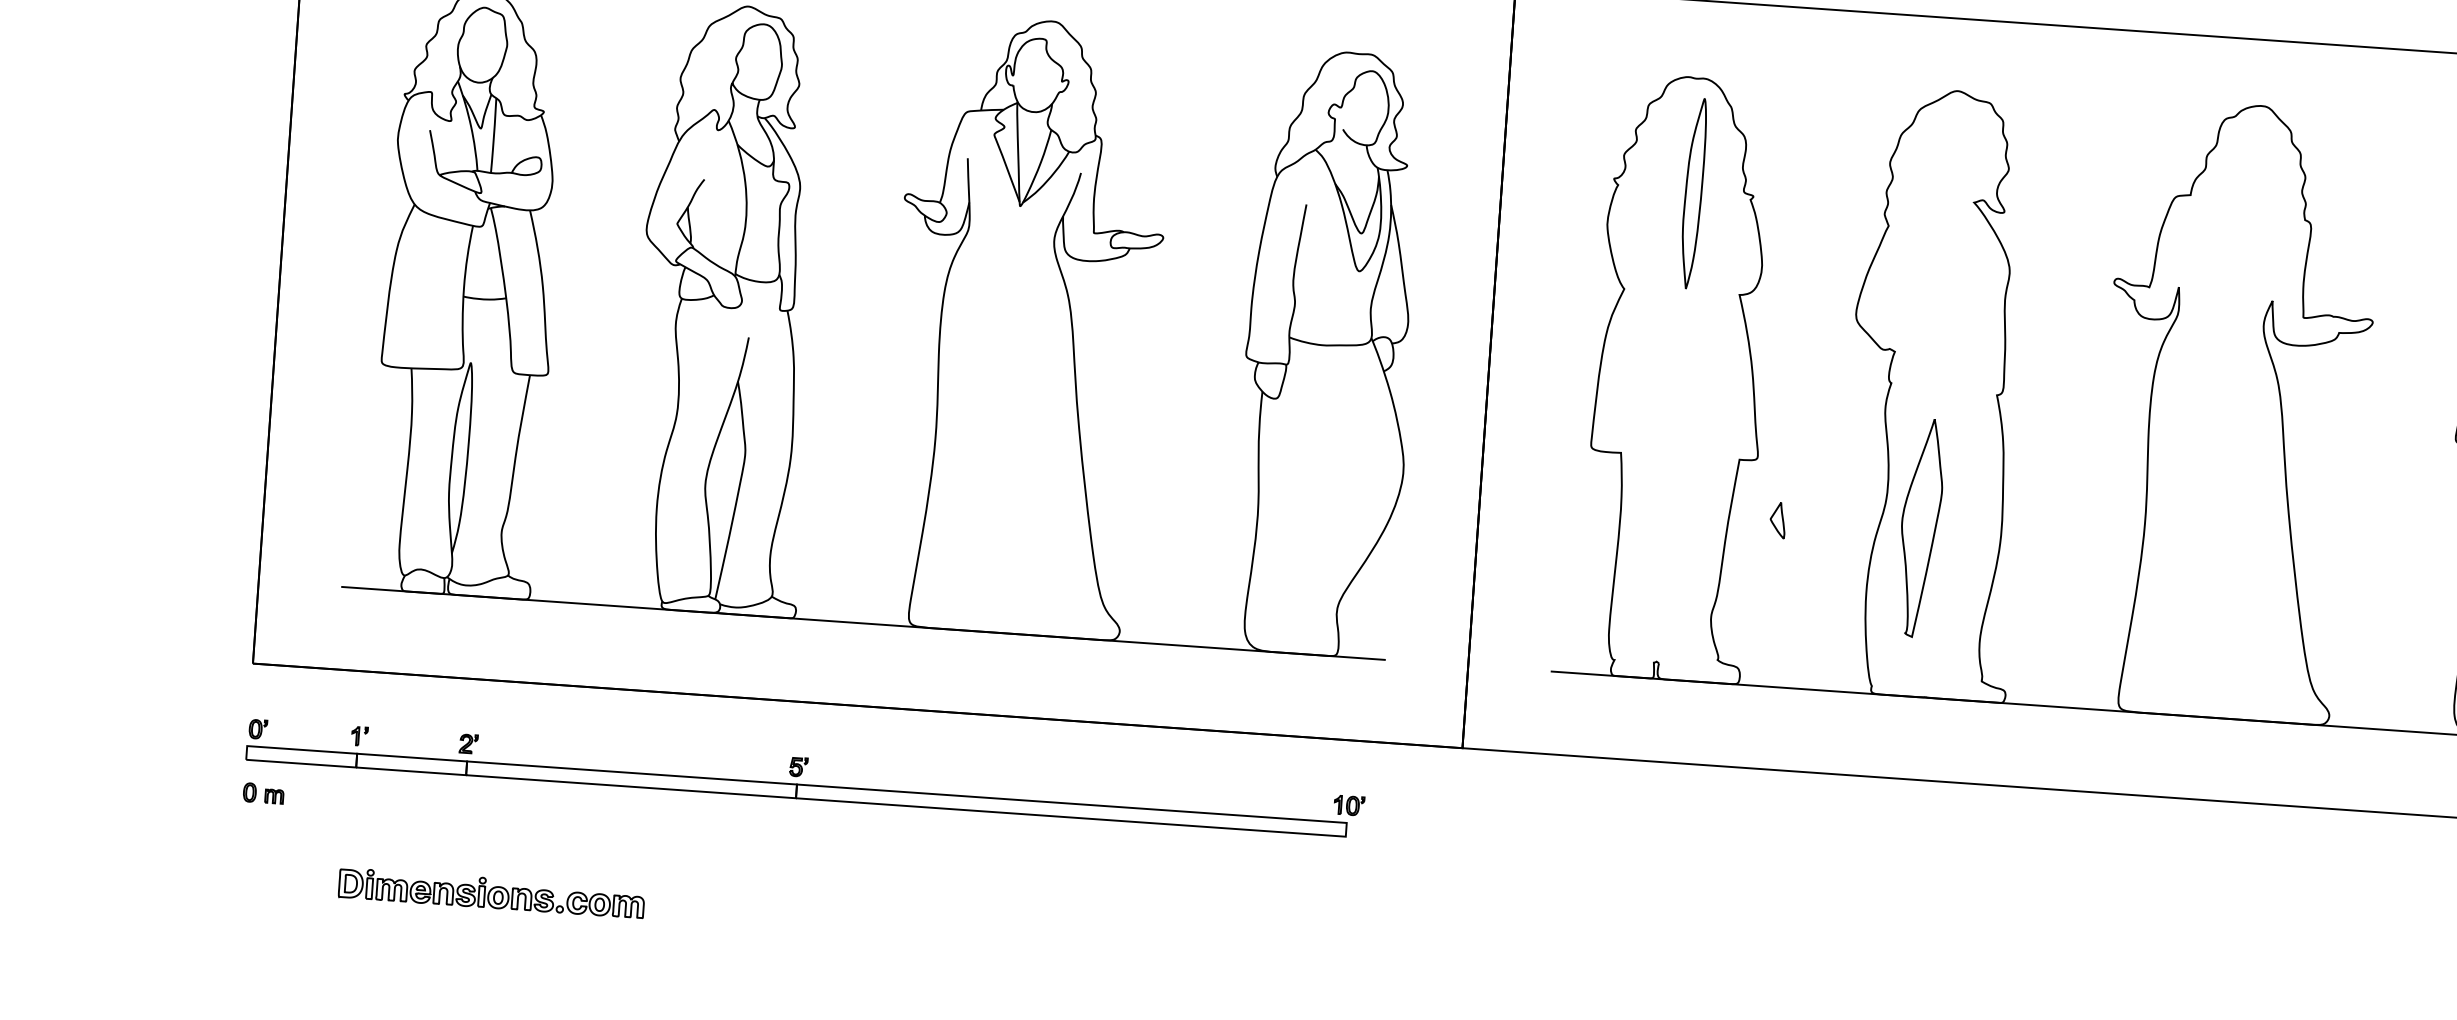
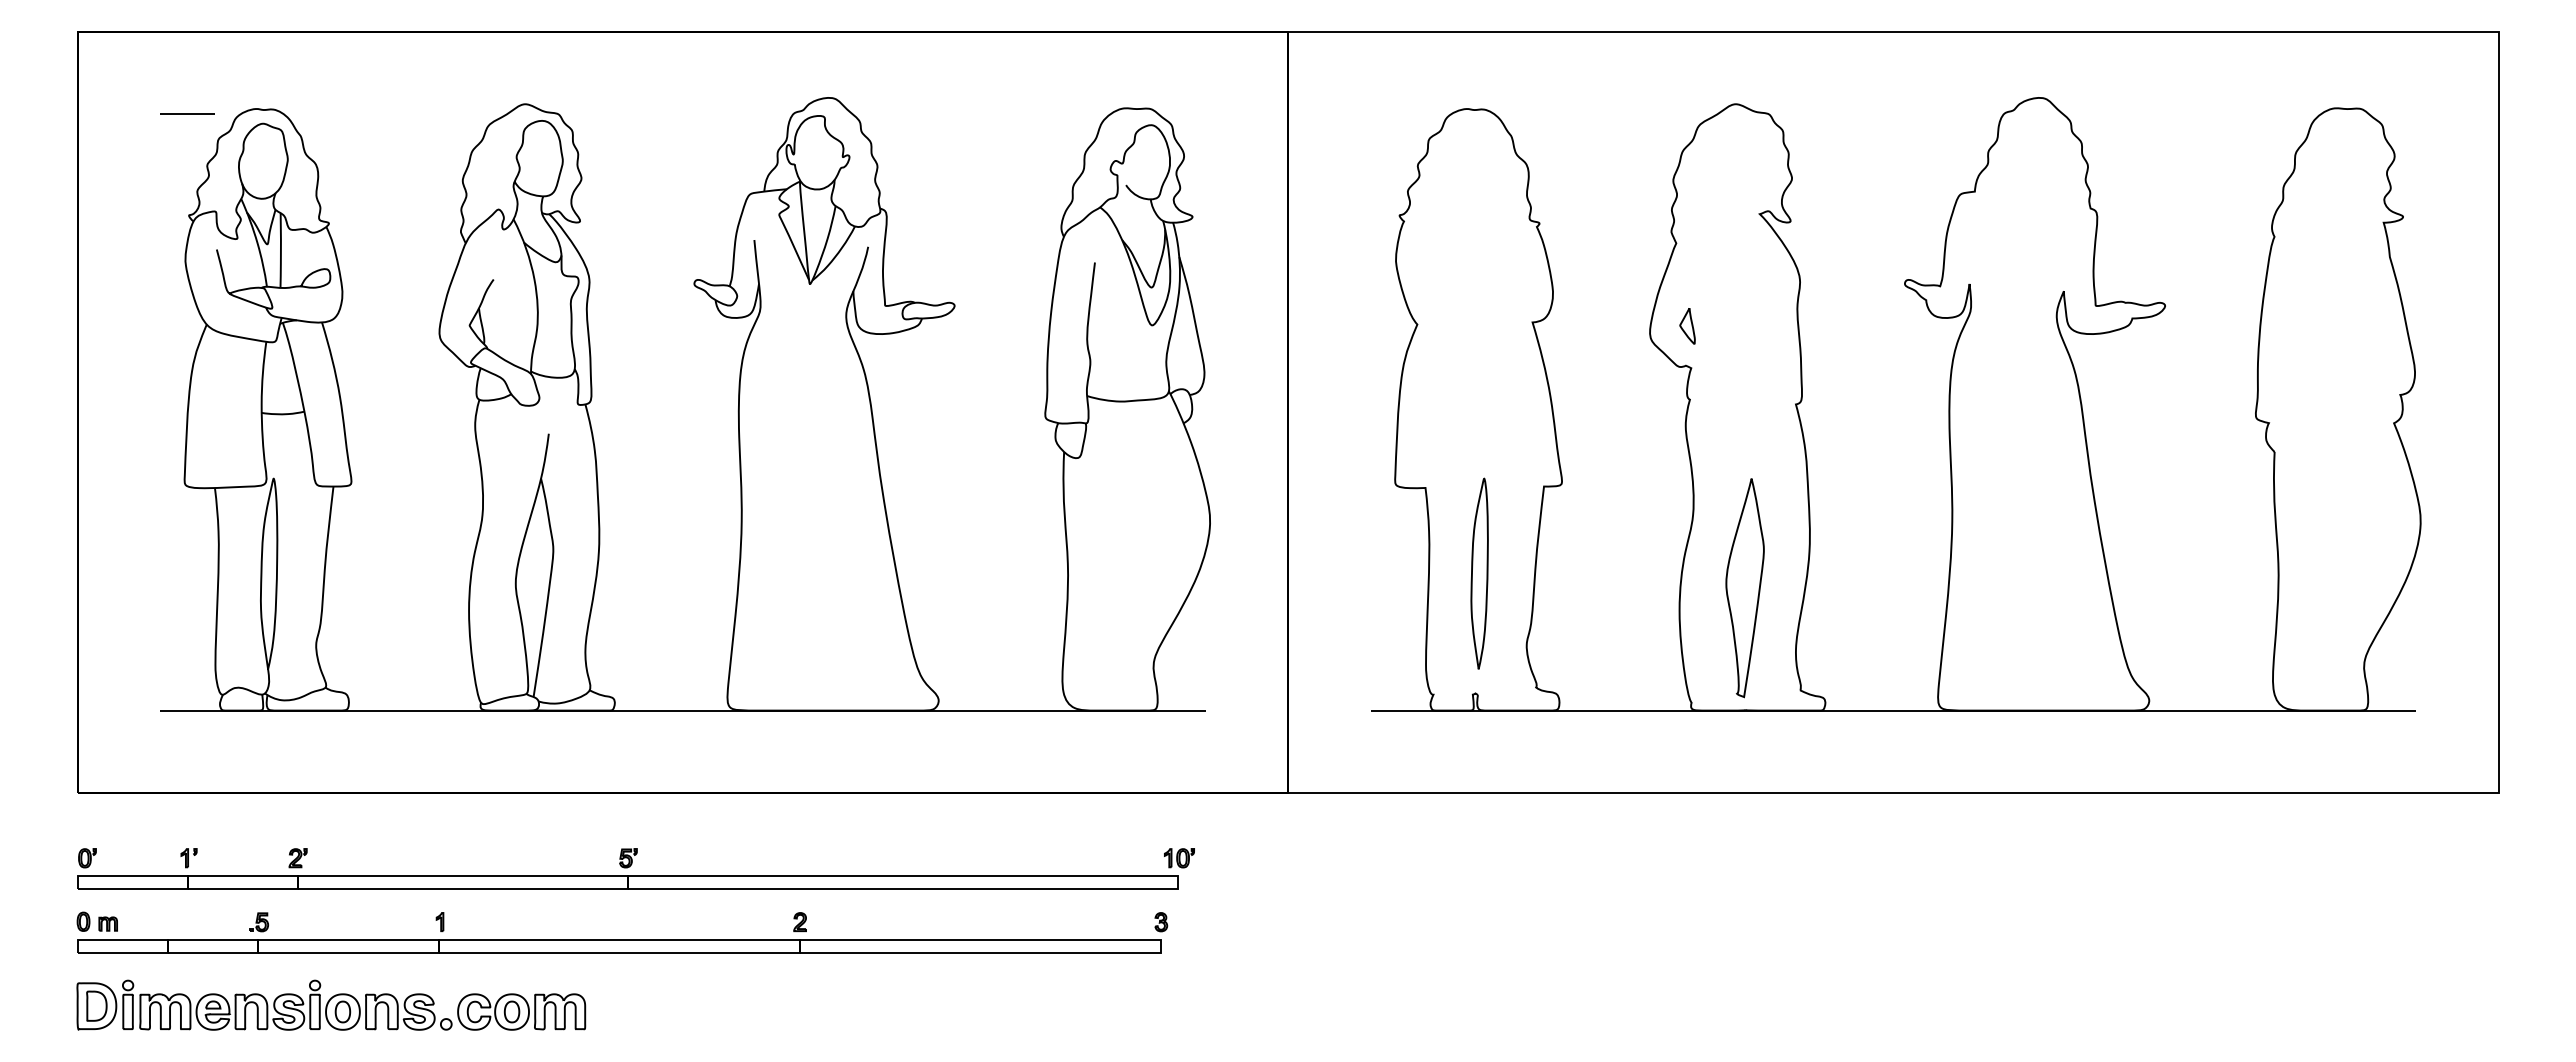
part: (1693, 193) -> (1479, 573), moved
part: (1777, 520) -> (1687, 326), moved
part: (1919, 528) -> (1744, 588), moved
part: (787, 847) -> (622, 939), added
part: (491, 892) -> (331, 1004), size x1.67

